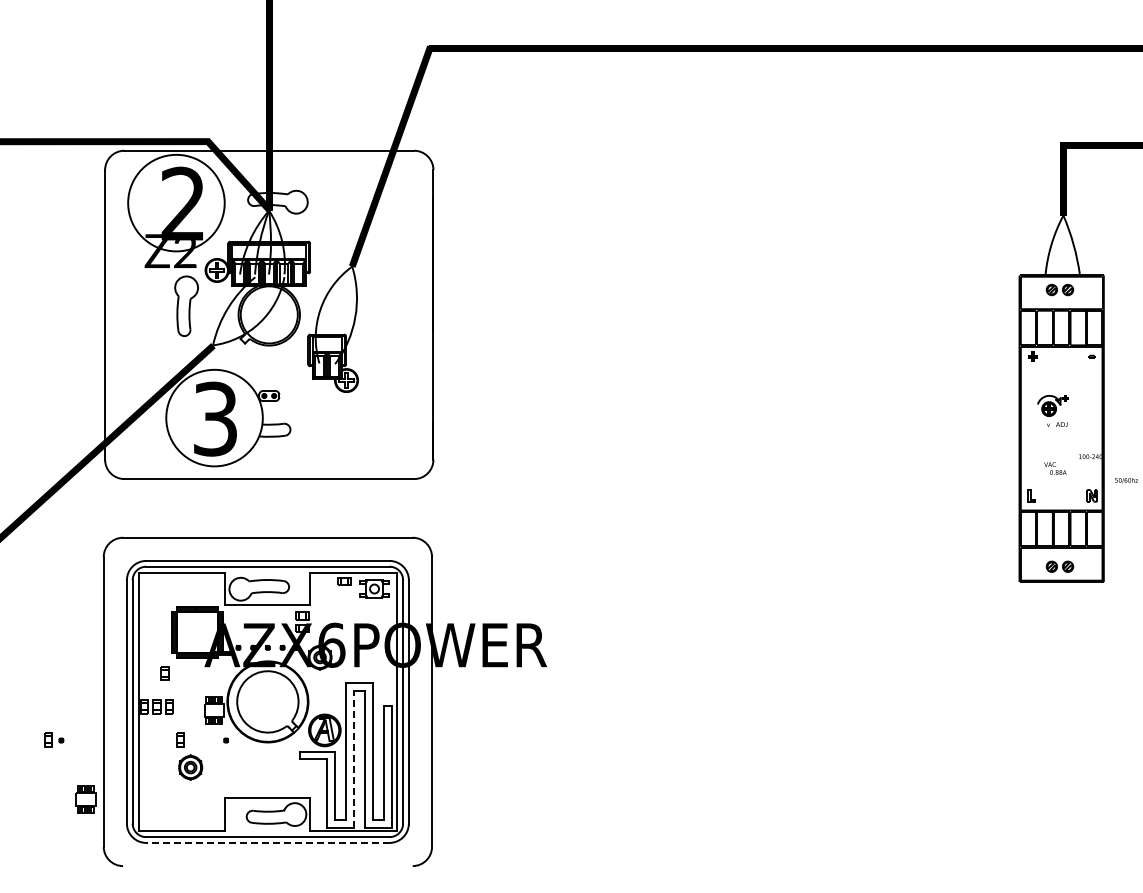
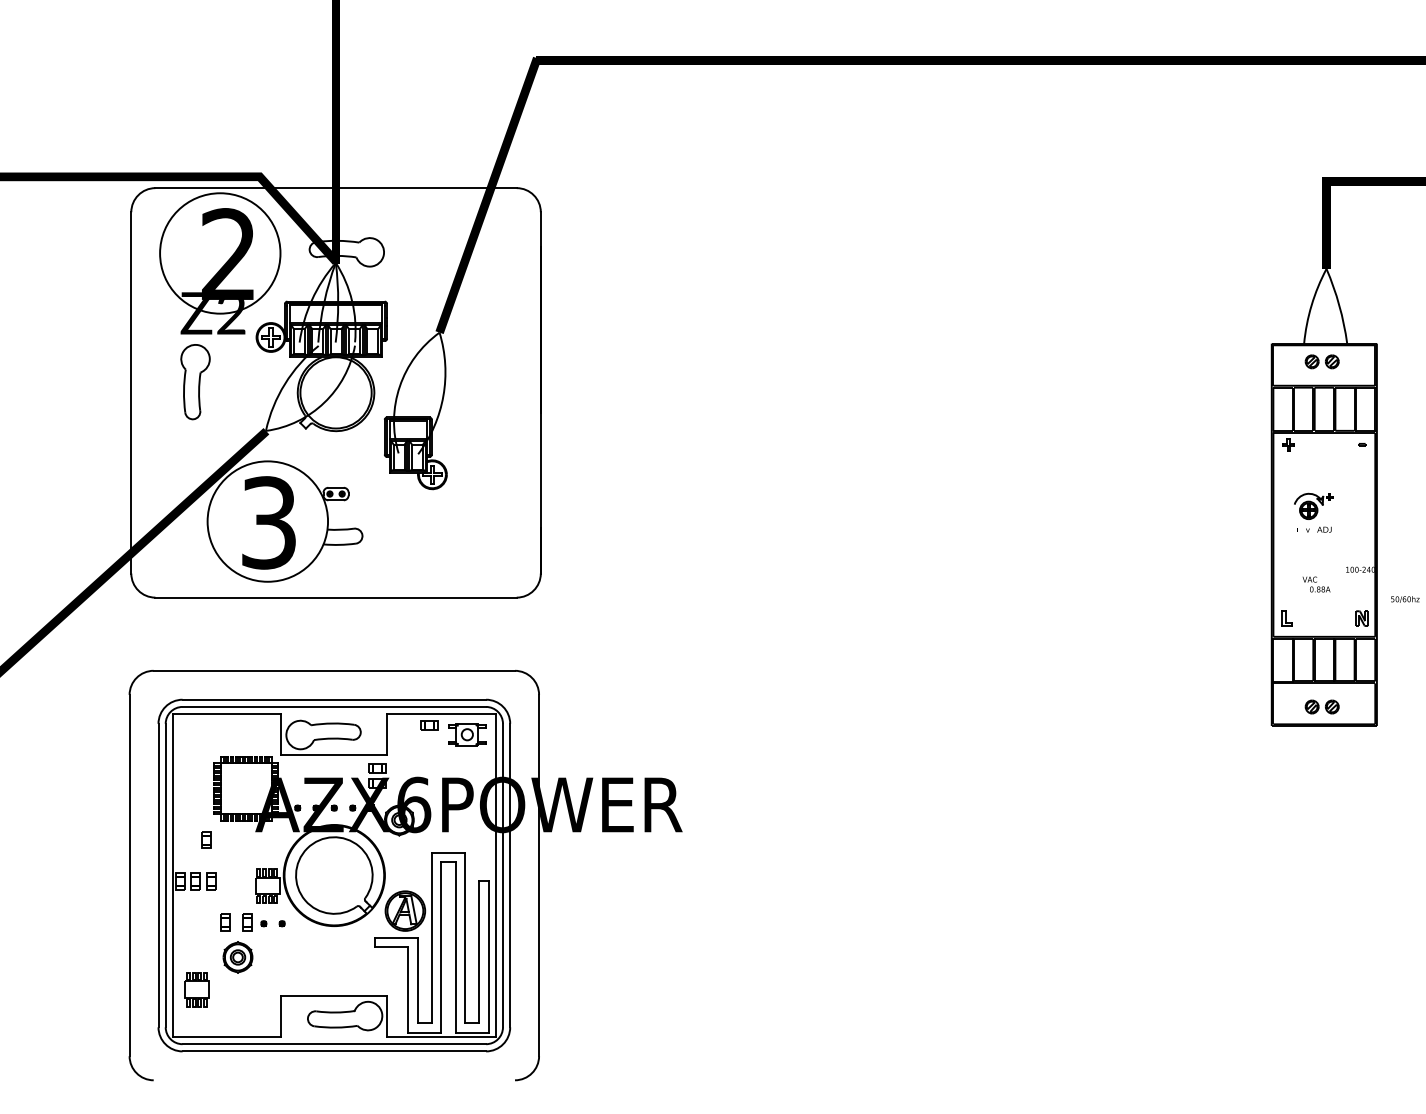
part: (186, 305) -> (195, 381), moved
part: (54, 739) -> (255, 922), moved
line: (353, 758) -> (441, 946), dashed -> solid
part: (85, 799) -> (196, 989), moved
line: (267, 842) -> (333, 1050), dashed -> solid

